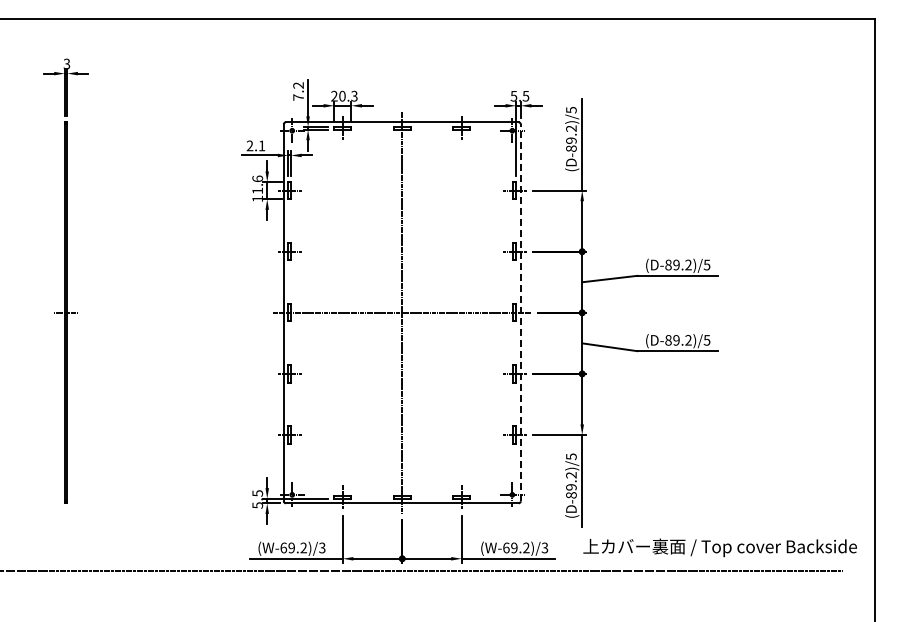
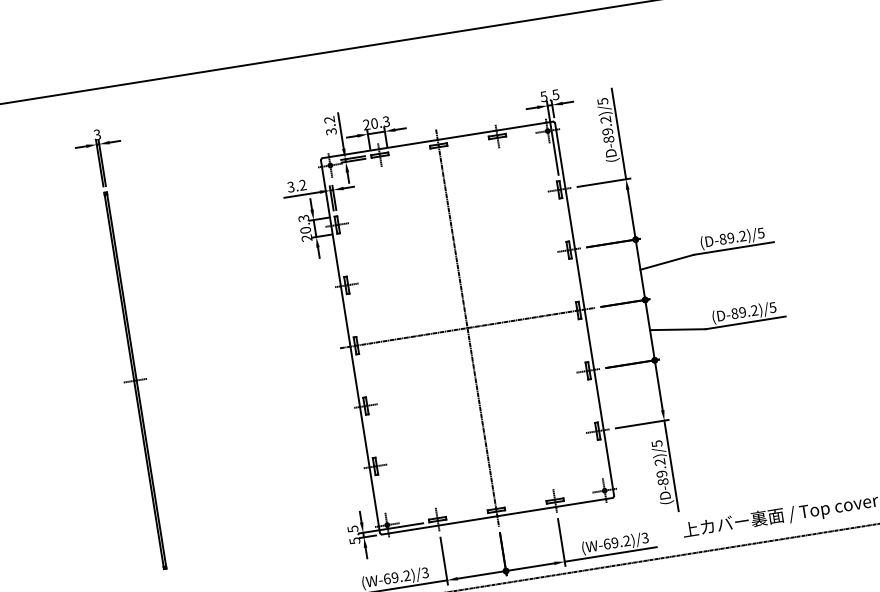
text: (298, 97) -> (331, 131), 7.2 -> 3.2
text: (255, 145) -> (296, 185), 2.1 -> 3.2
text: (257, 188) -> (305, 227), 11.6 -> 20.3
line: (520, 312) -> (584, 309), dashed -> solid

